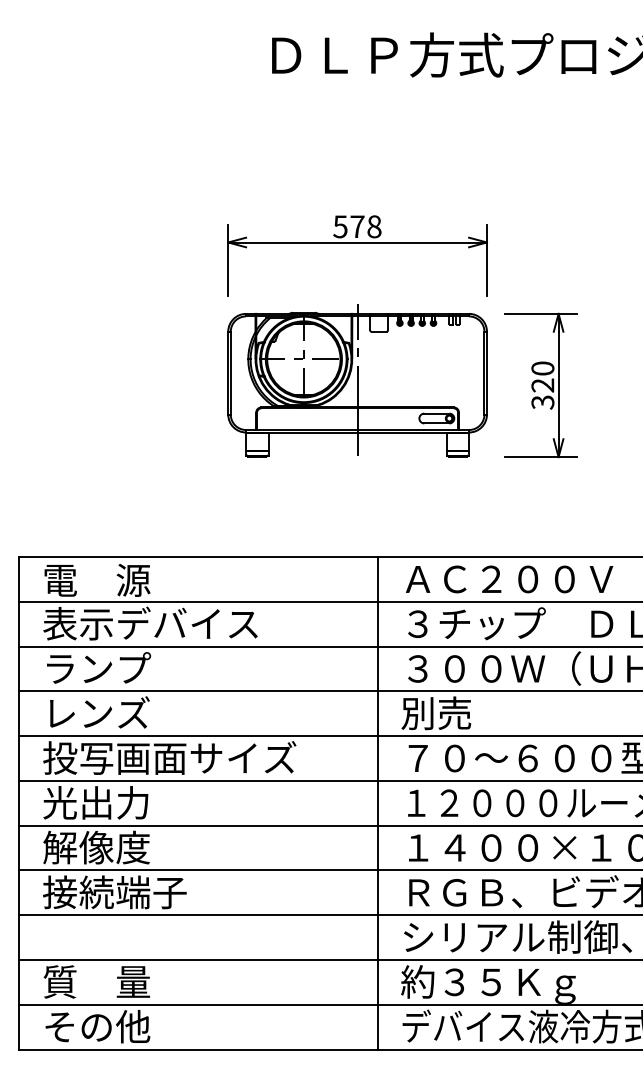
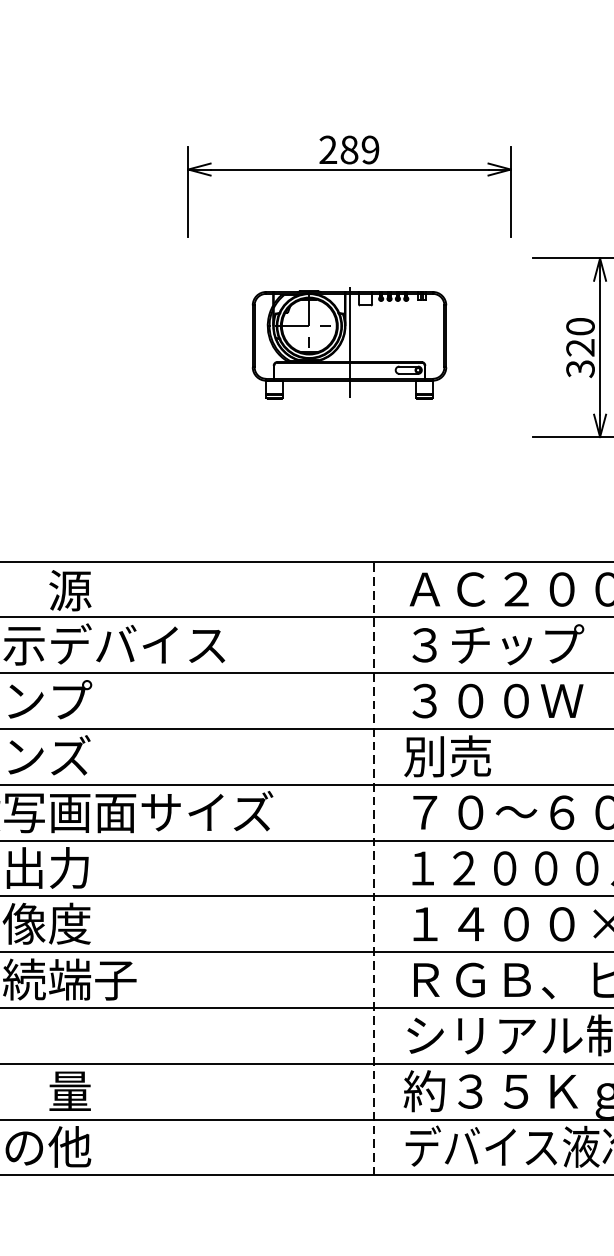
text: (357, 226) -> (349, 149), 578 -> 289
part: (357, 380) -> (349, 341), size x0.6
line: (377, 802) -> (374, 867), solid -> dashed

